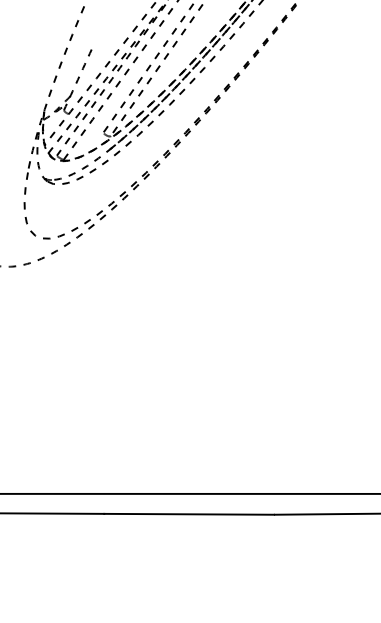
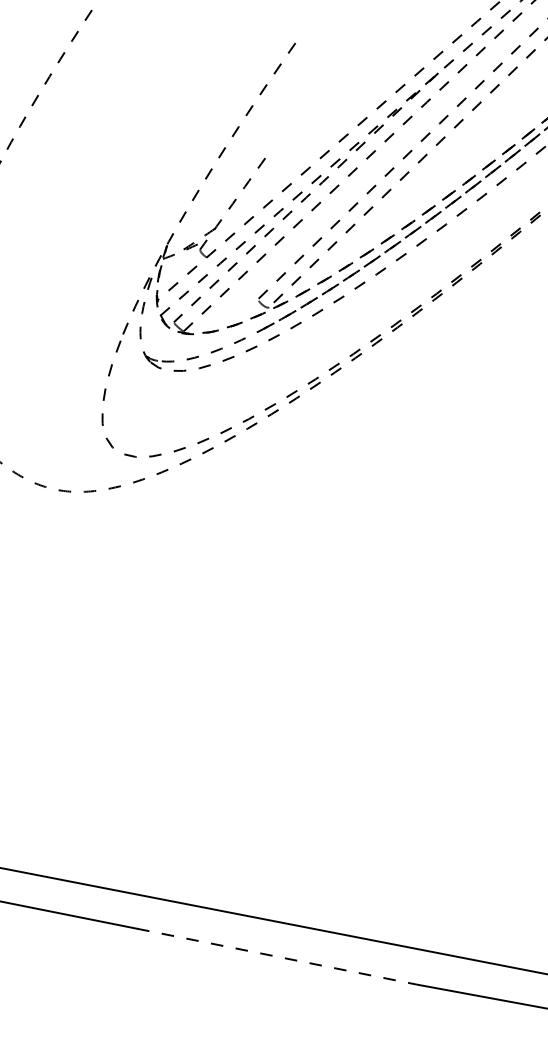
line: (189, 514) -> (277, 957), solid -> dashed

